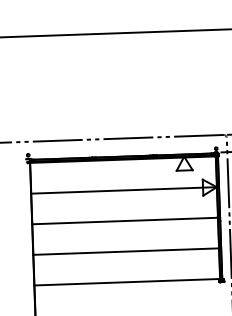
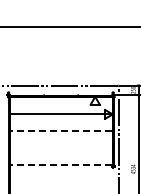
line: (123, 221) -> (60, 131), solid -> dashed
line: (125, 251) -> (60, 148), removed
line: (126, 282) -> (60, 165), solid -> dashed

